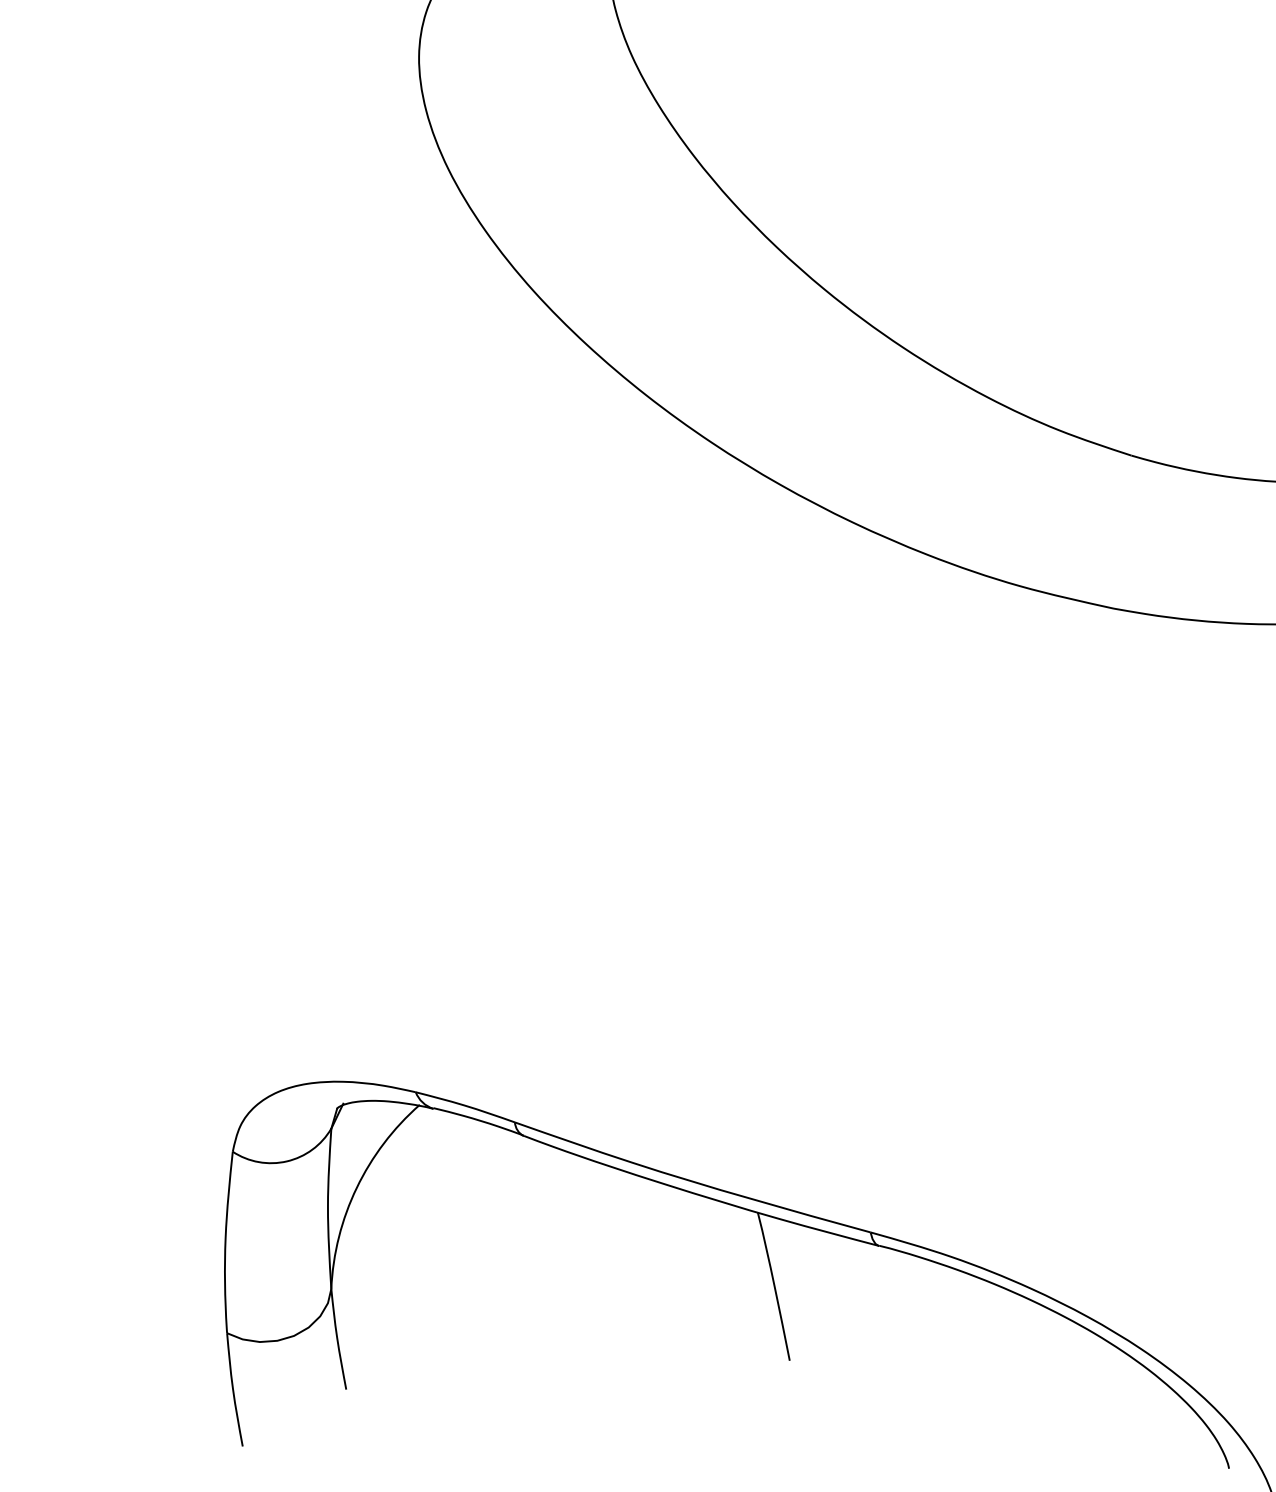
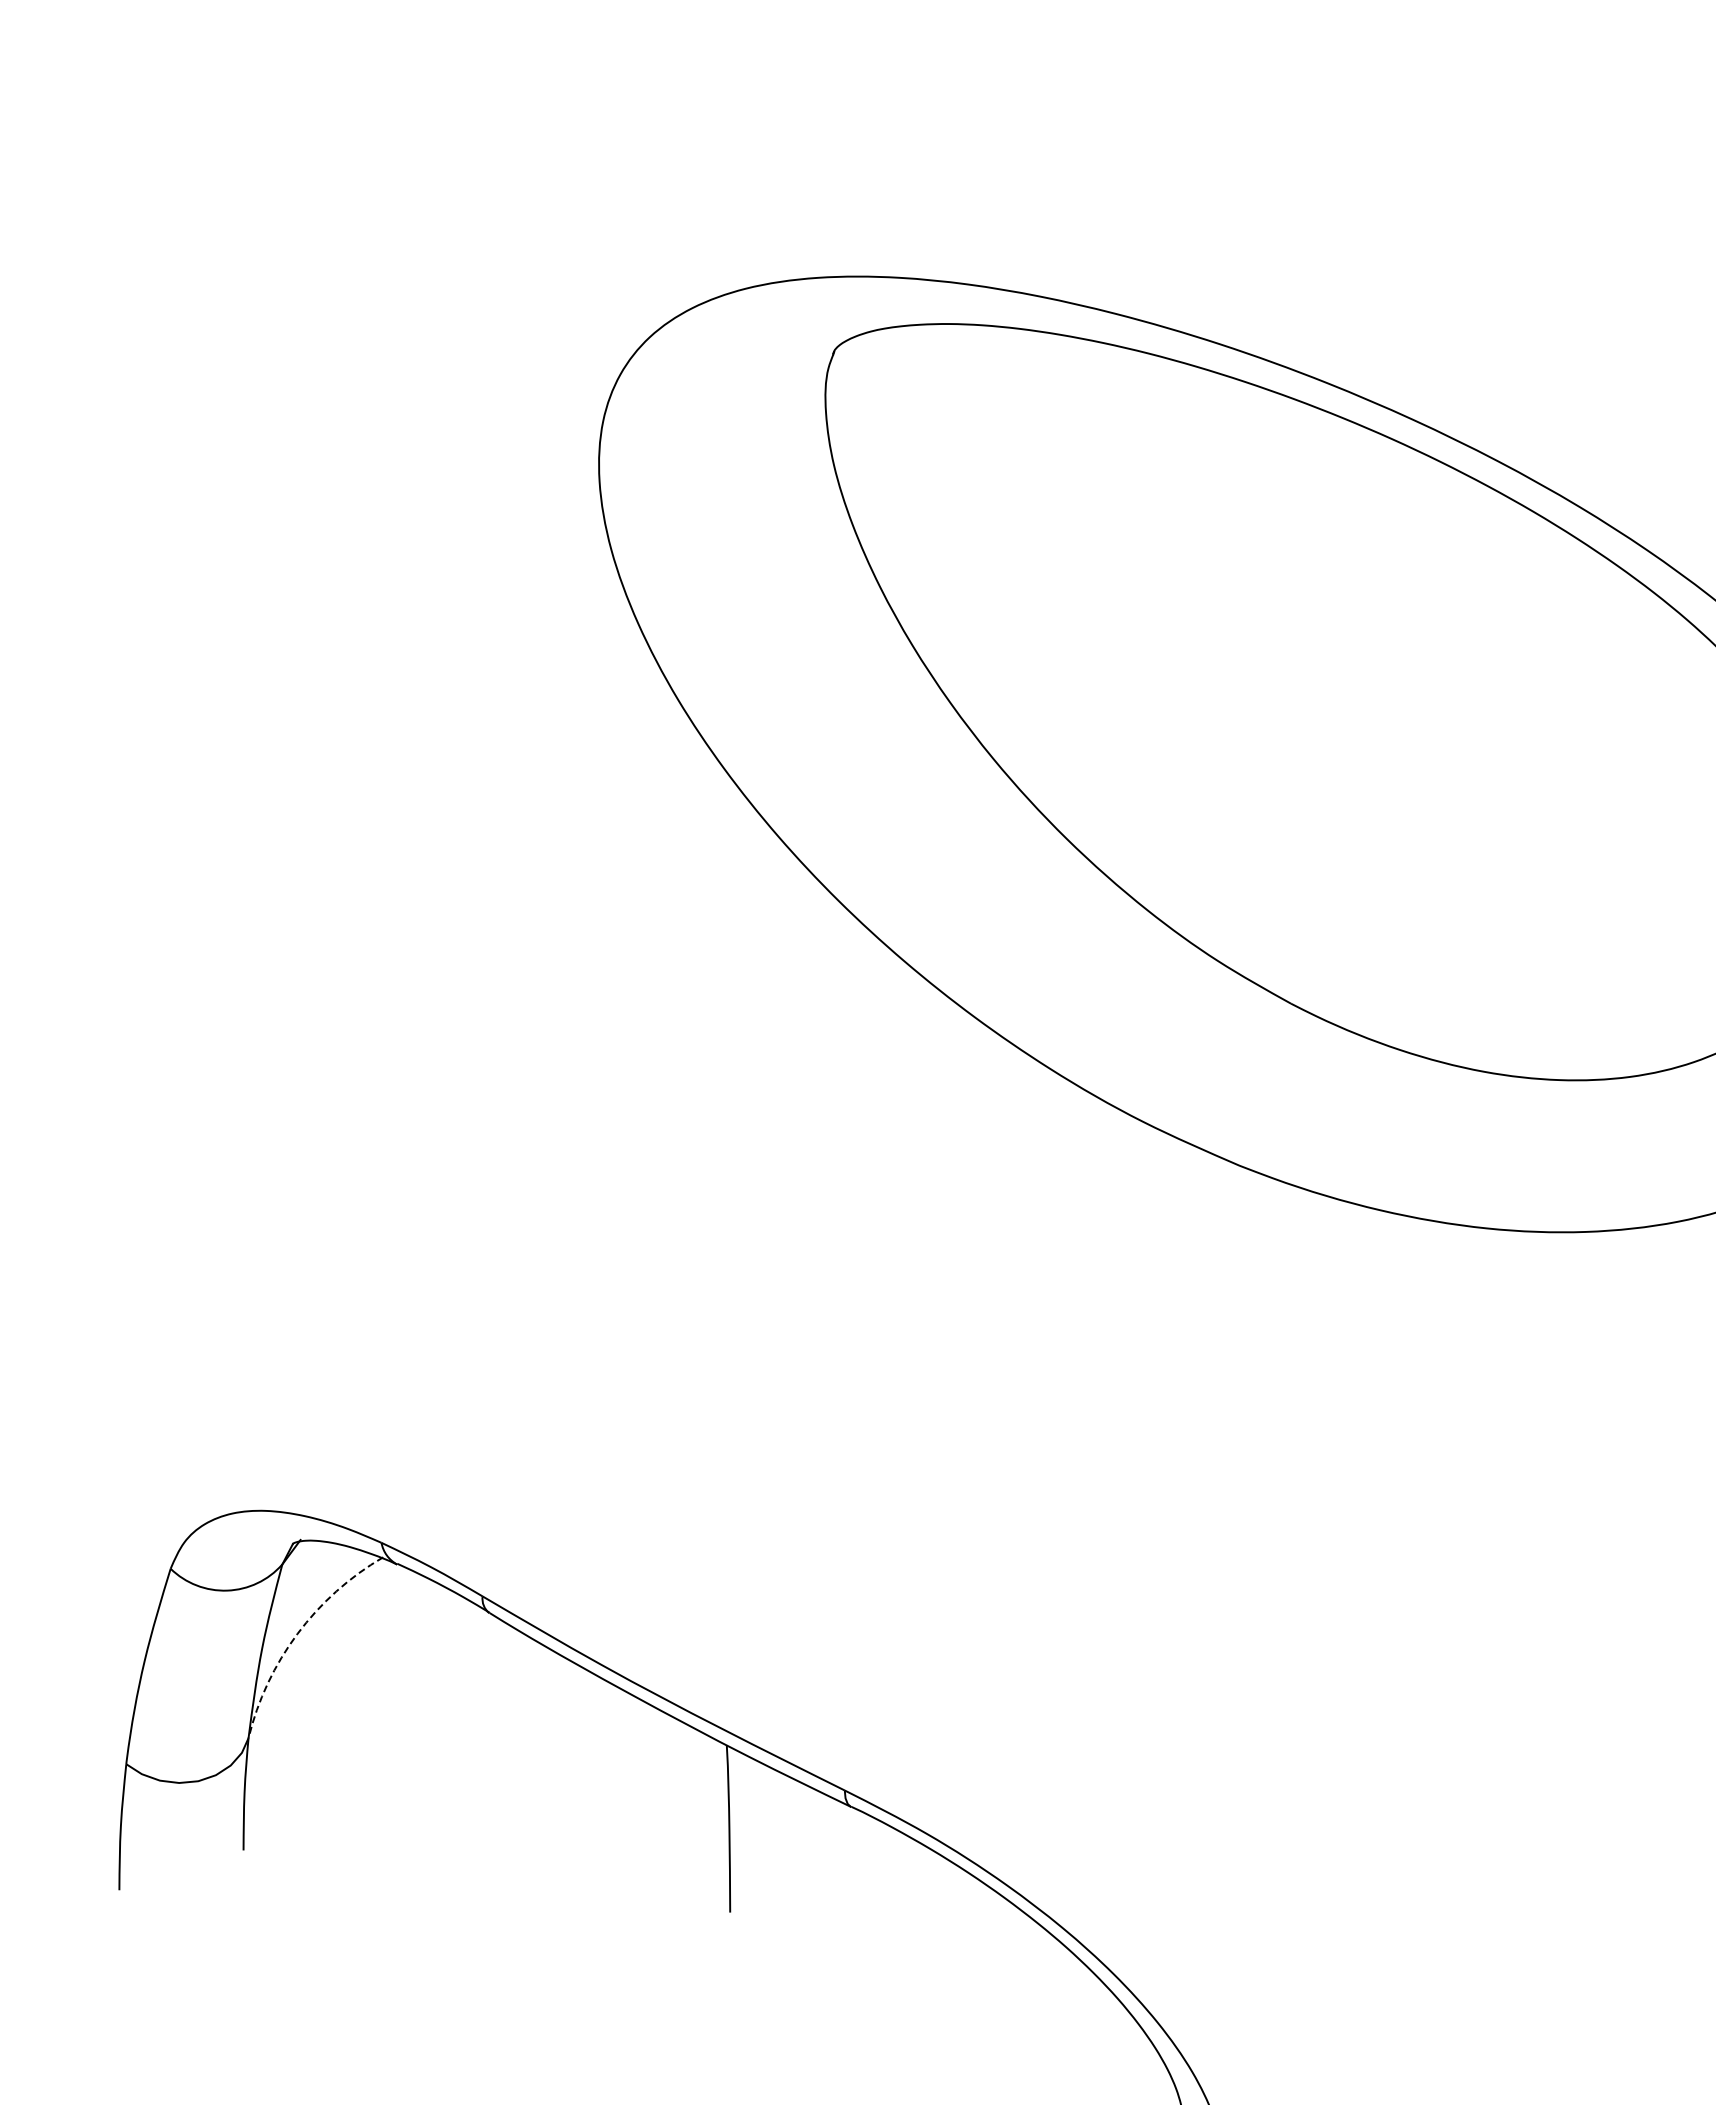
arc: (356, 1187) -> (297, 1633), solid -> dashed

